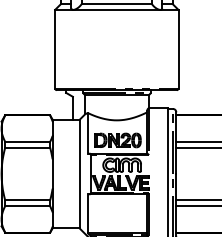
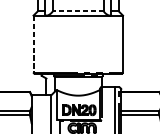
line: (116, 4) -> (78, 11), solid -> dashed
line: (55, 49) -> (33, 44), solid -> dashed

